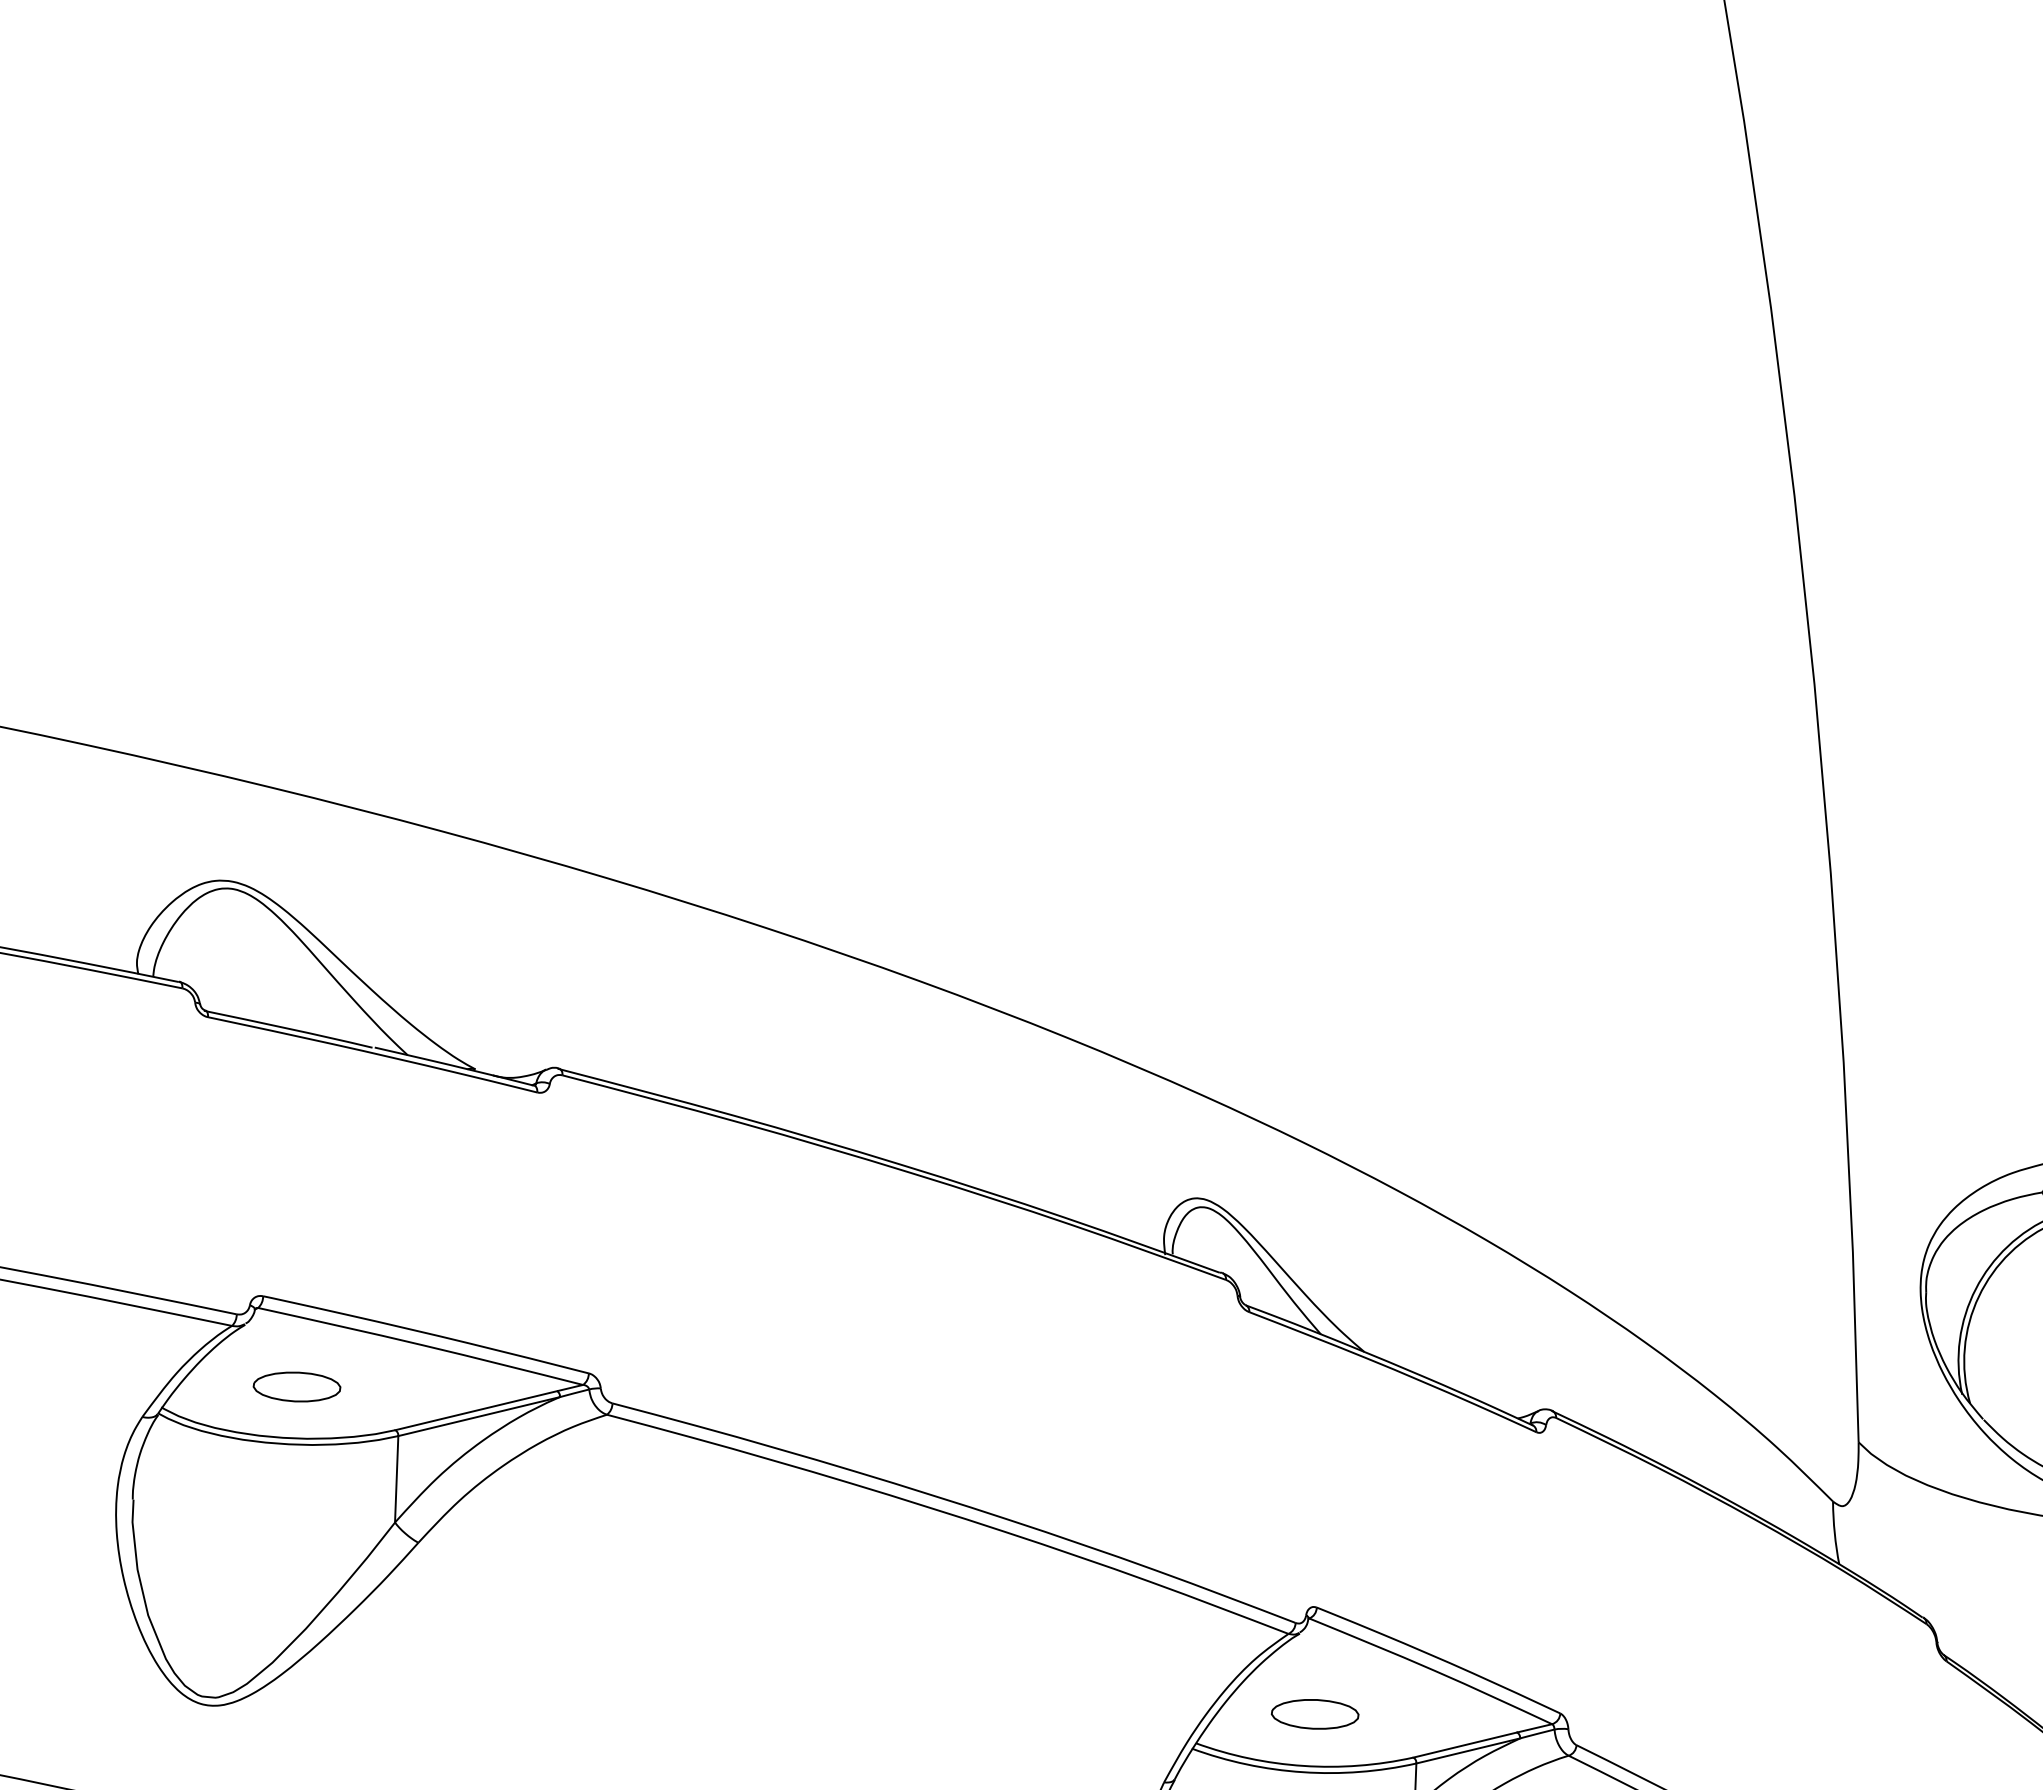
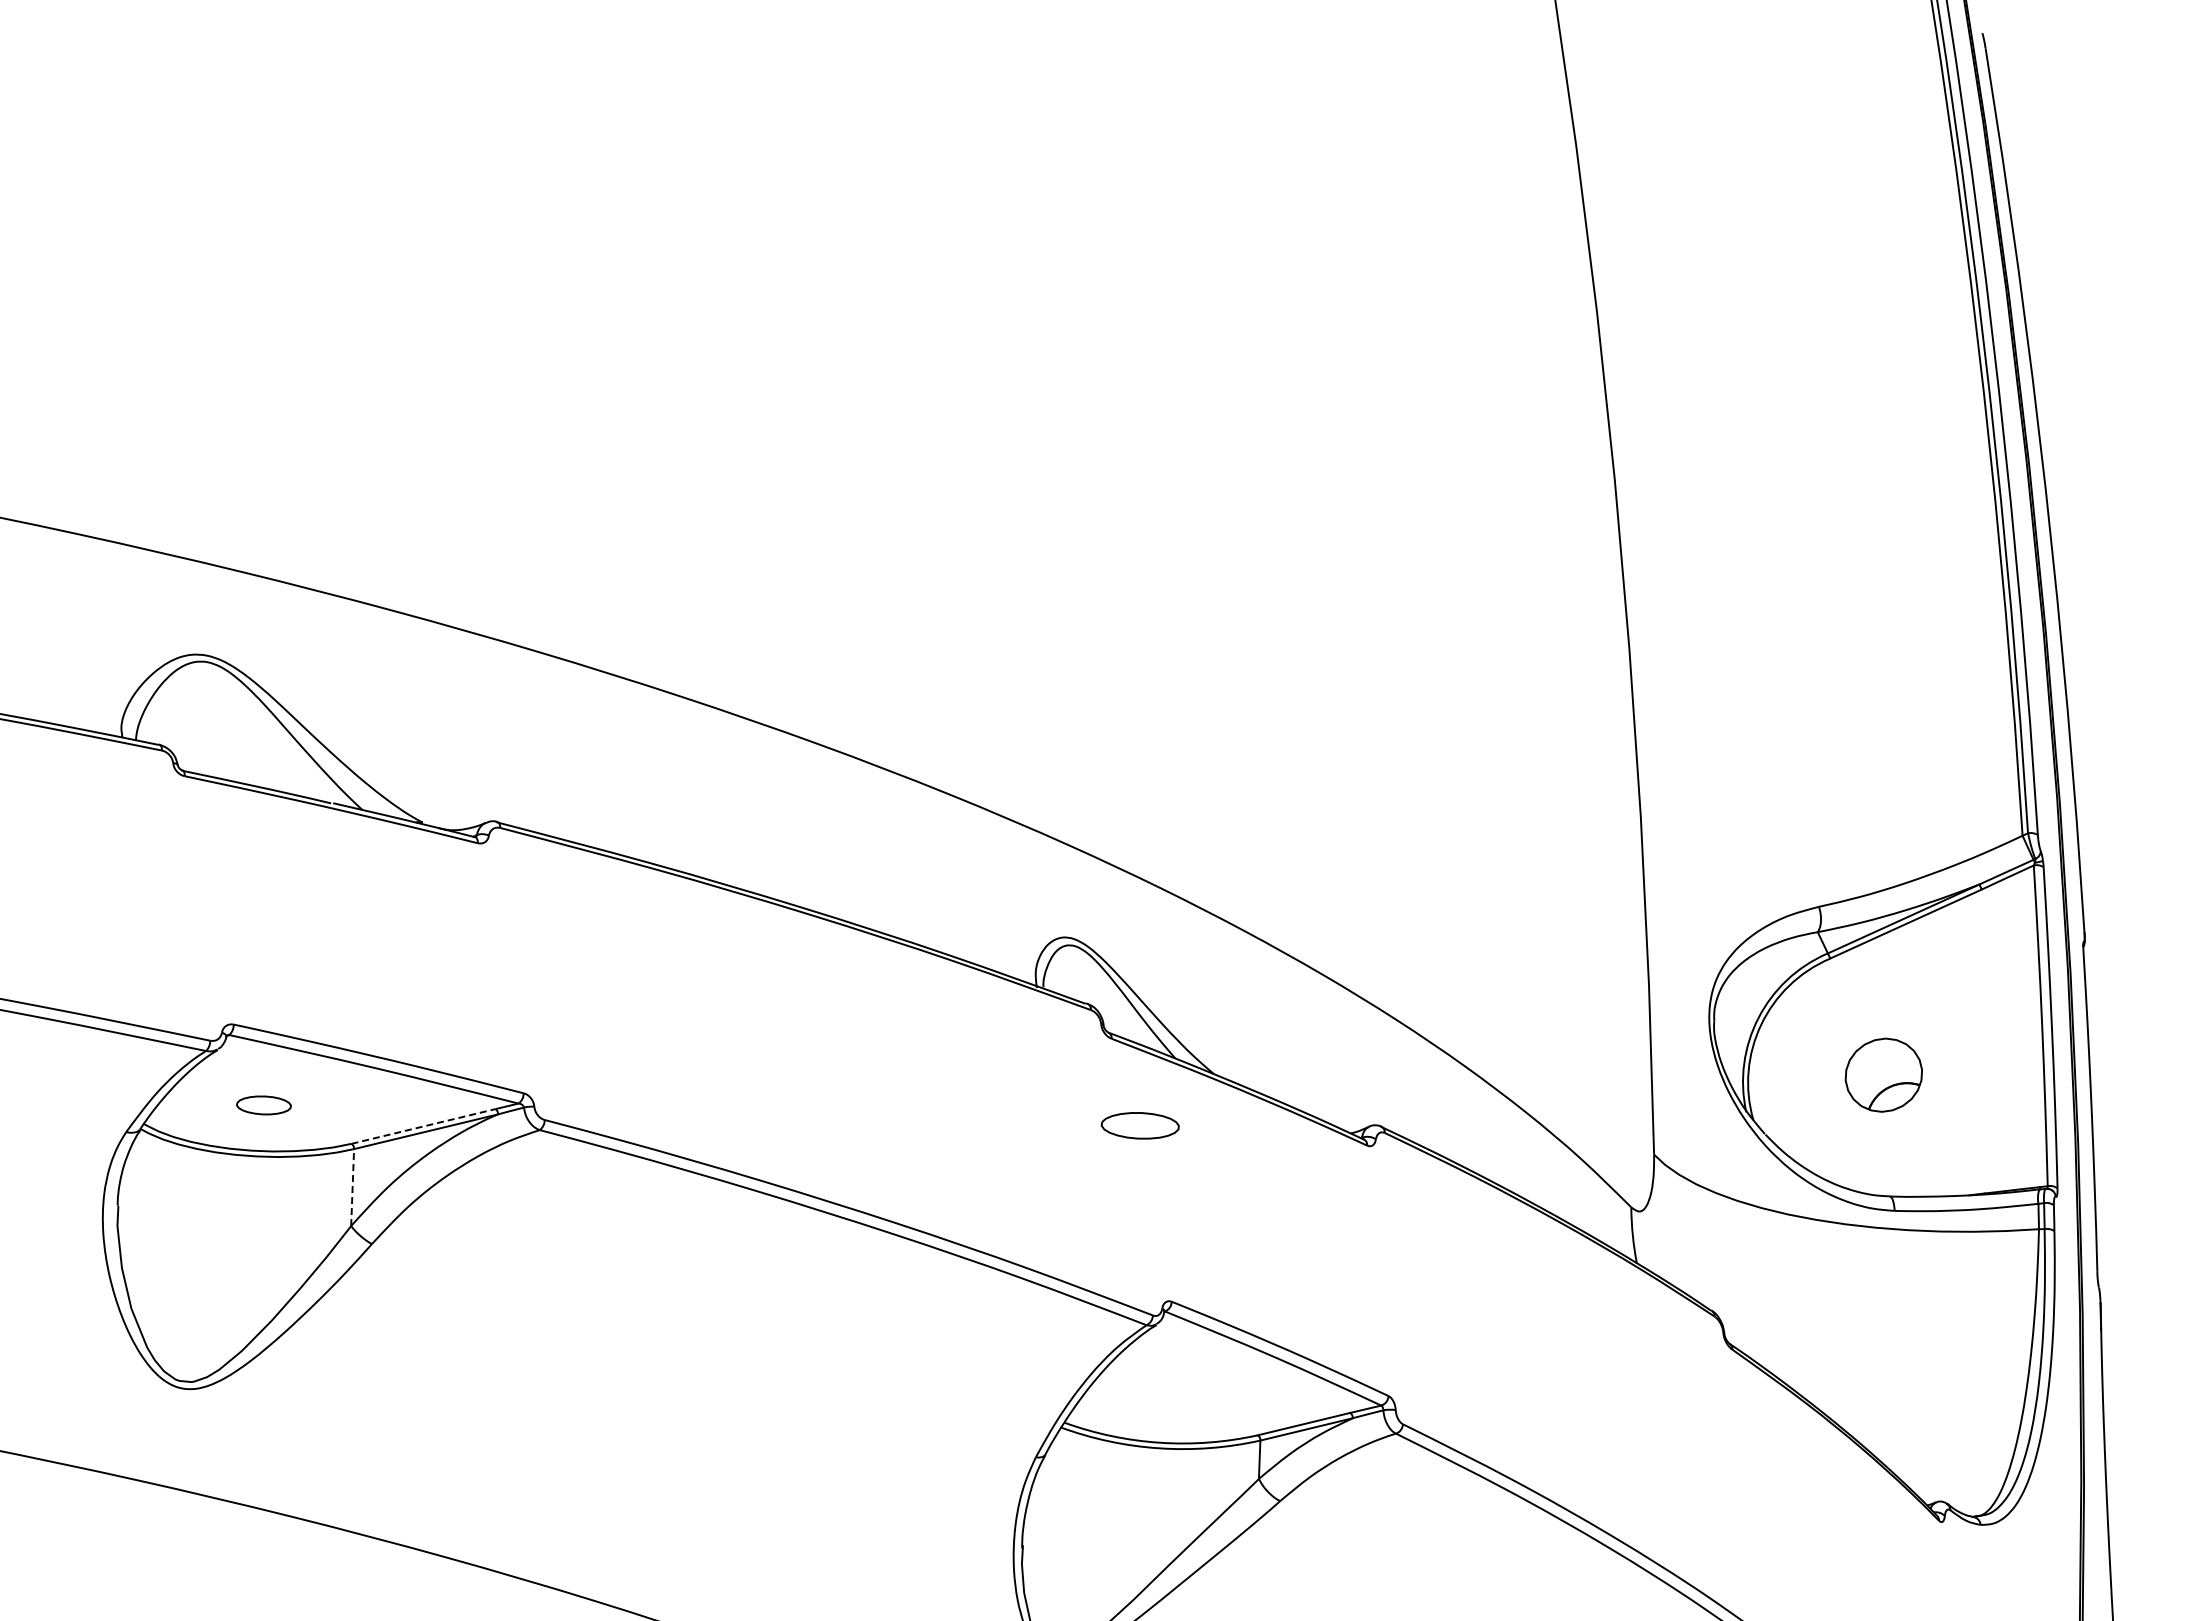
part: (296, 1387) -> (263, 1105), size x0.7
line: (476, 1410) -> (423, 1126), solid -> dashed
line: (396, 1479) -> (352, 1187), solid -> dashed
part: (1314, 1713) -> (1139, 1125), moved

